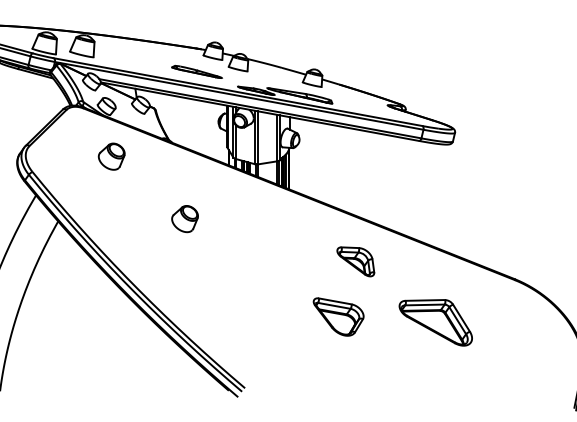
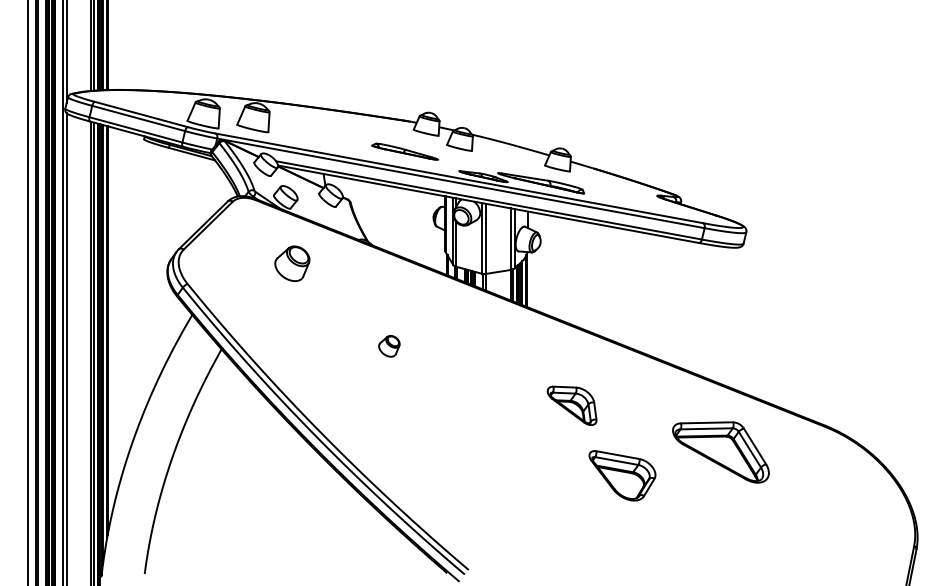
part: (185, 219) -> (389, 346), size x0.6
part: (355, 261) -> (571, 405), moved
part: (338, 316) -> (622, 475), moved
part: (435, 322) -> (720, 452), moved

